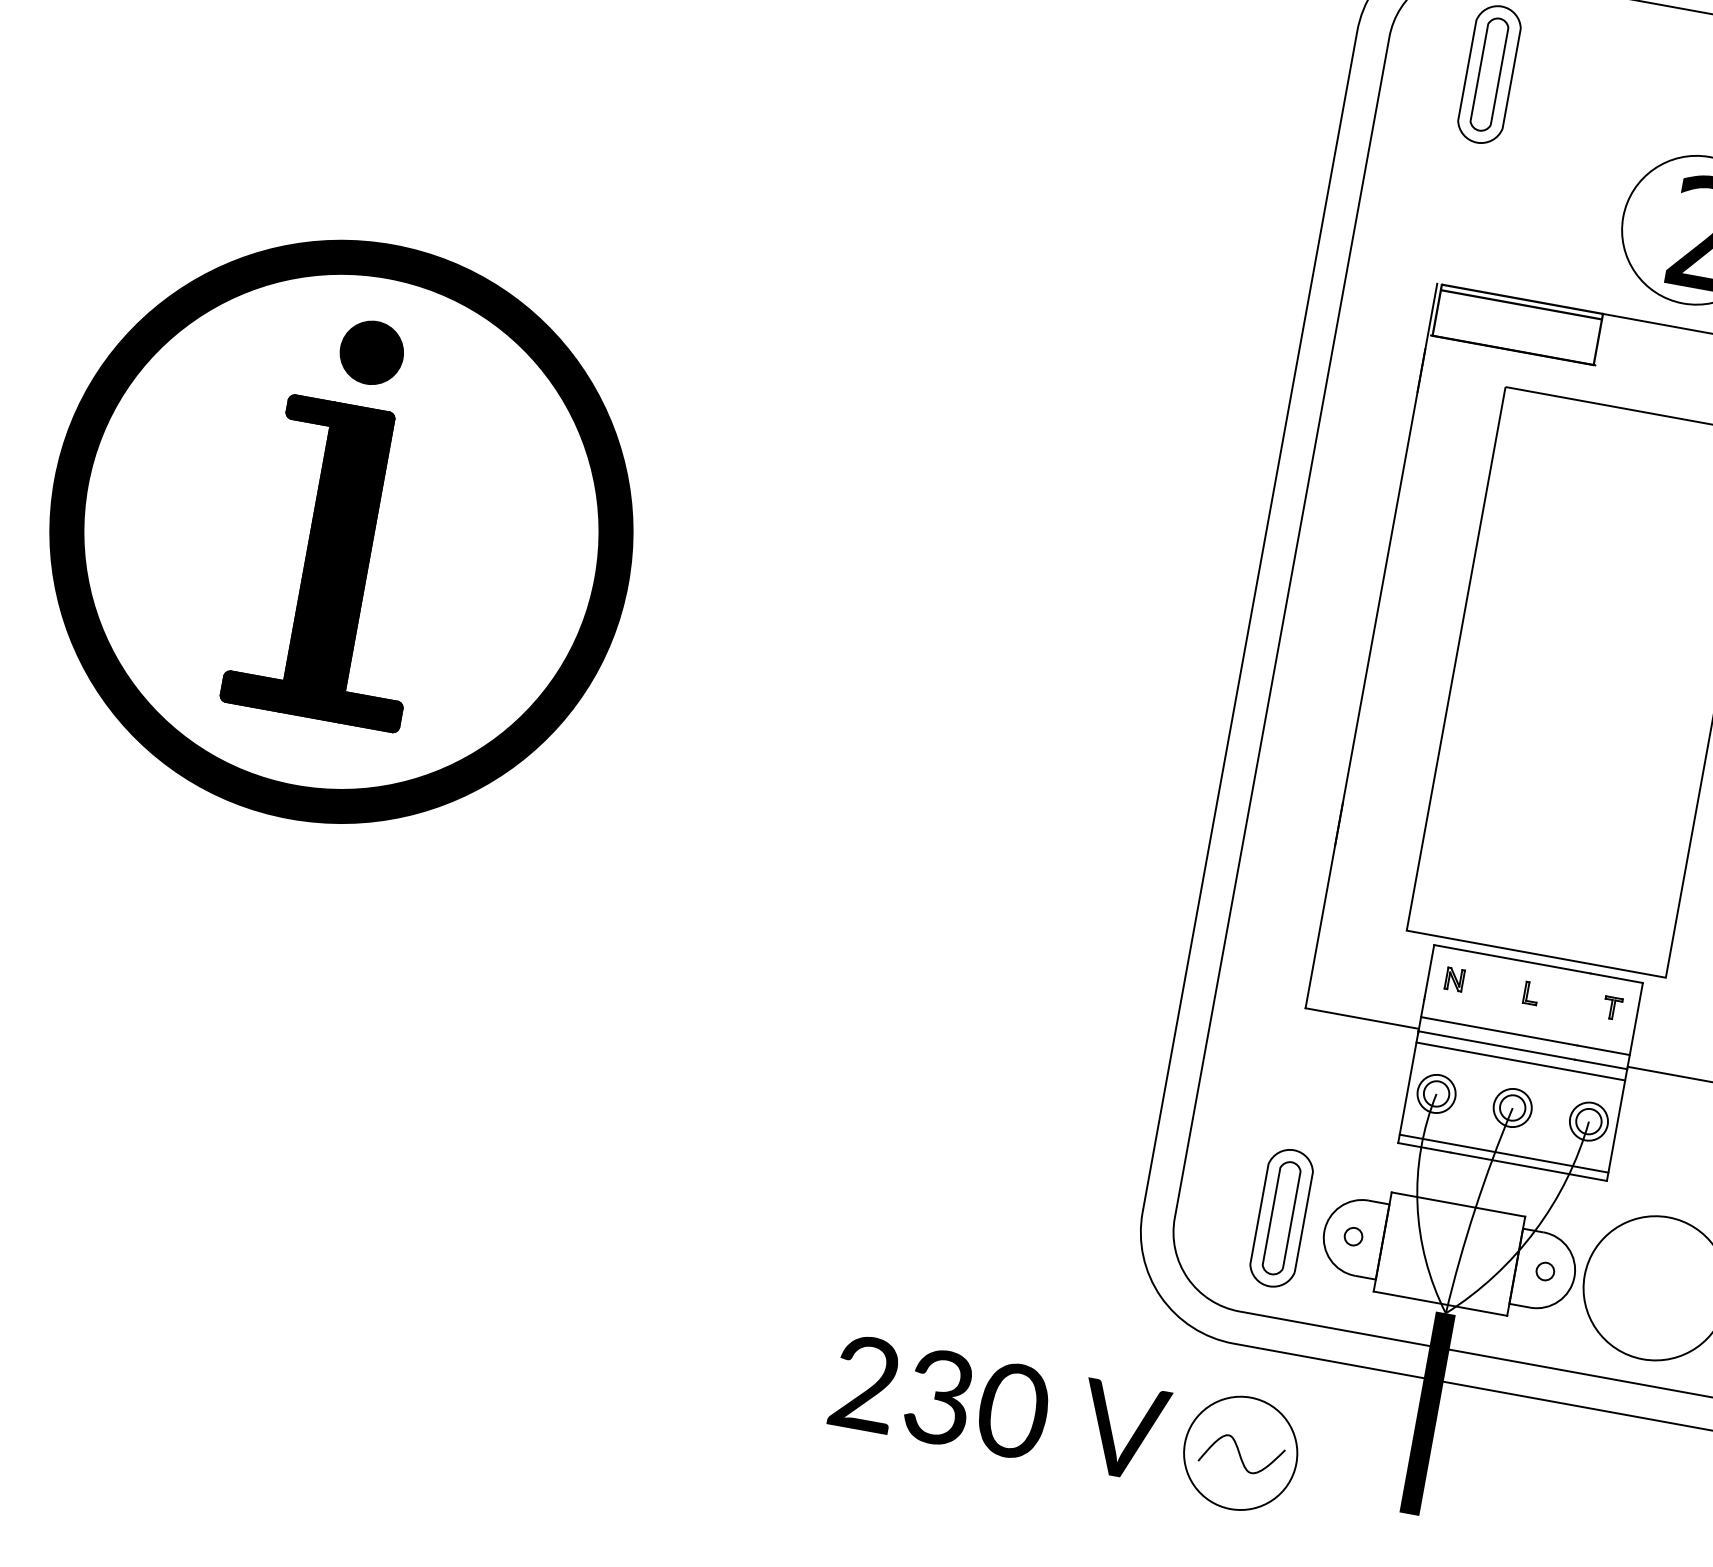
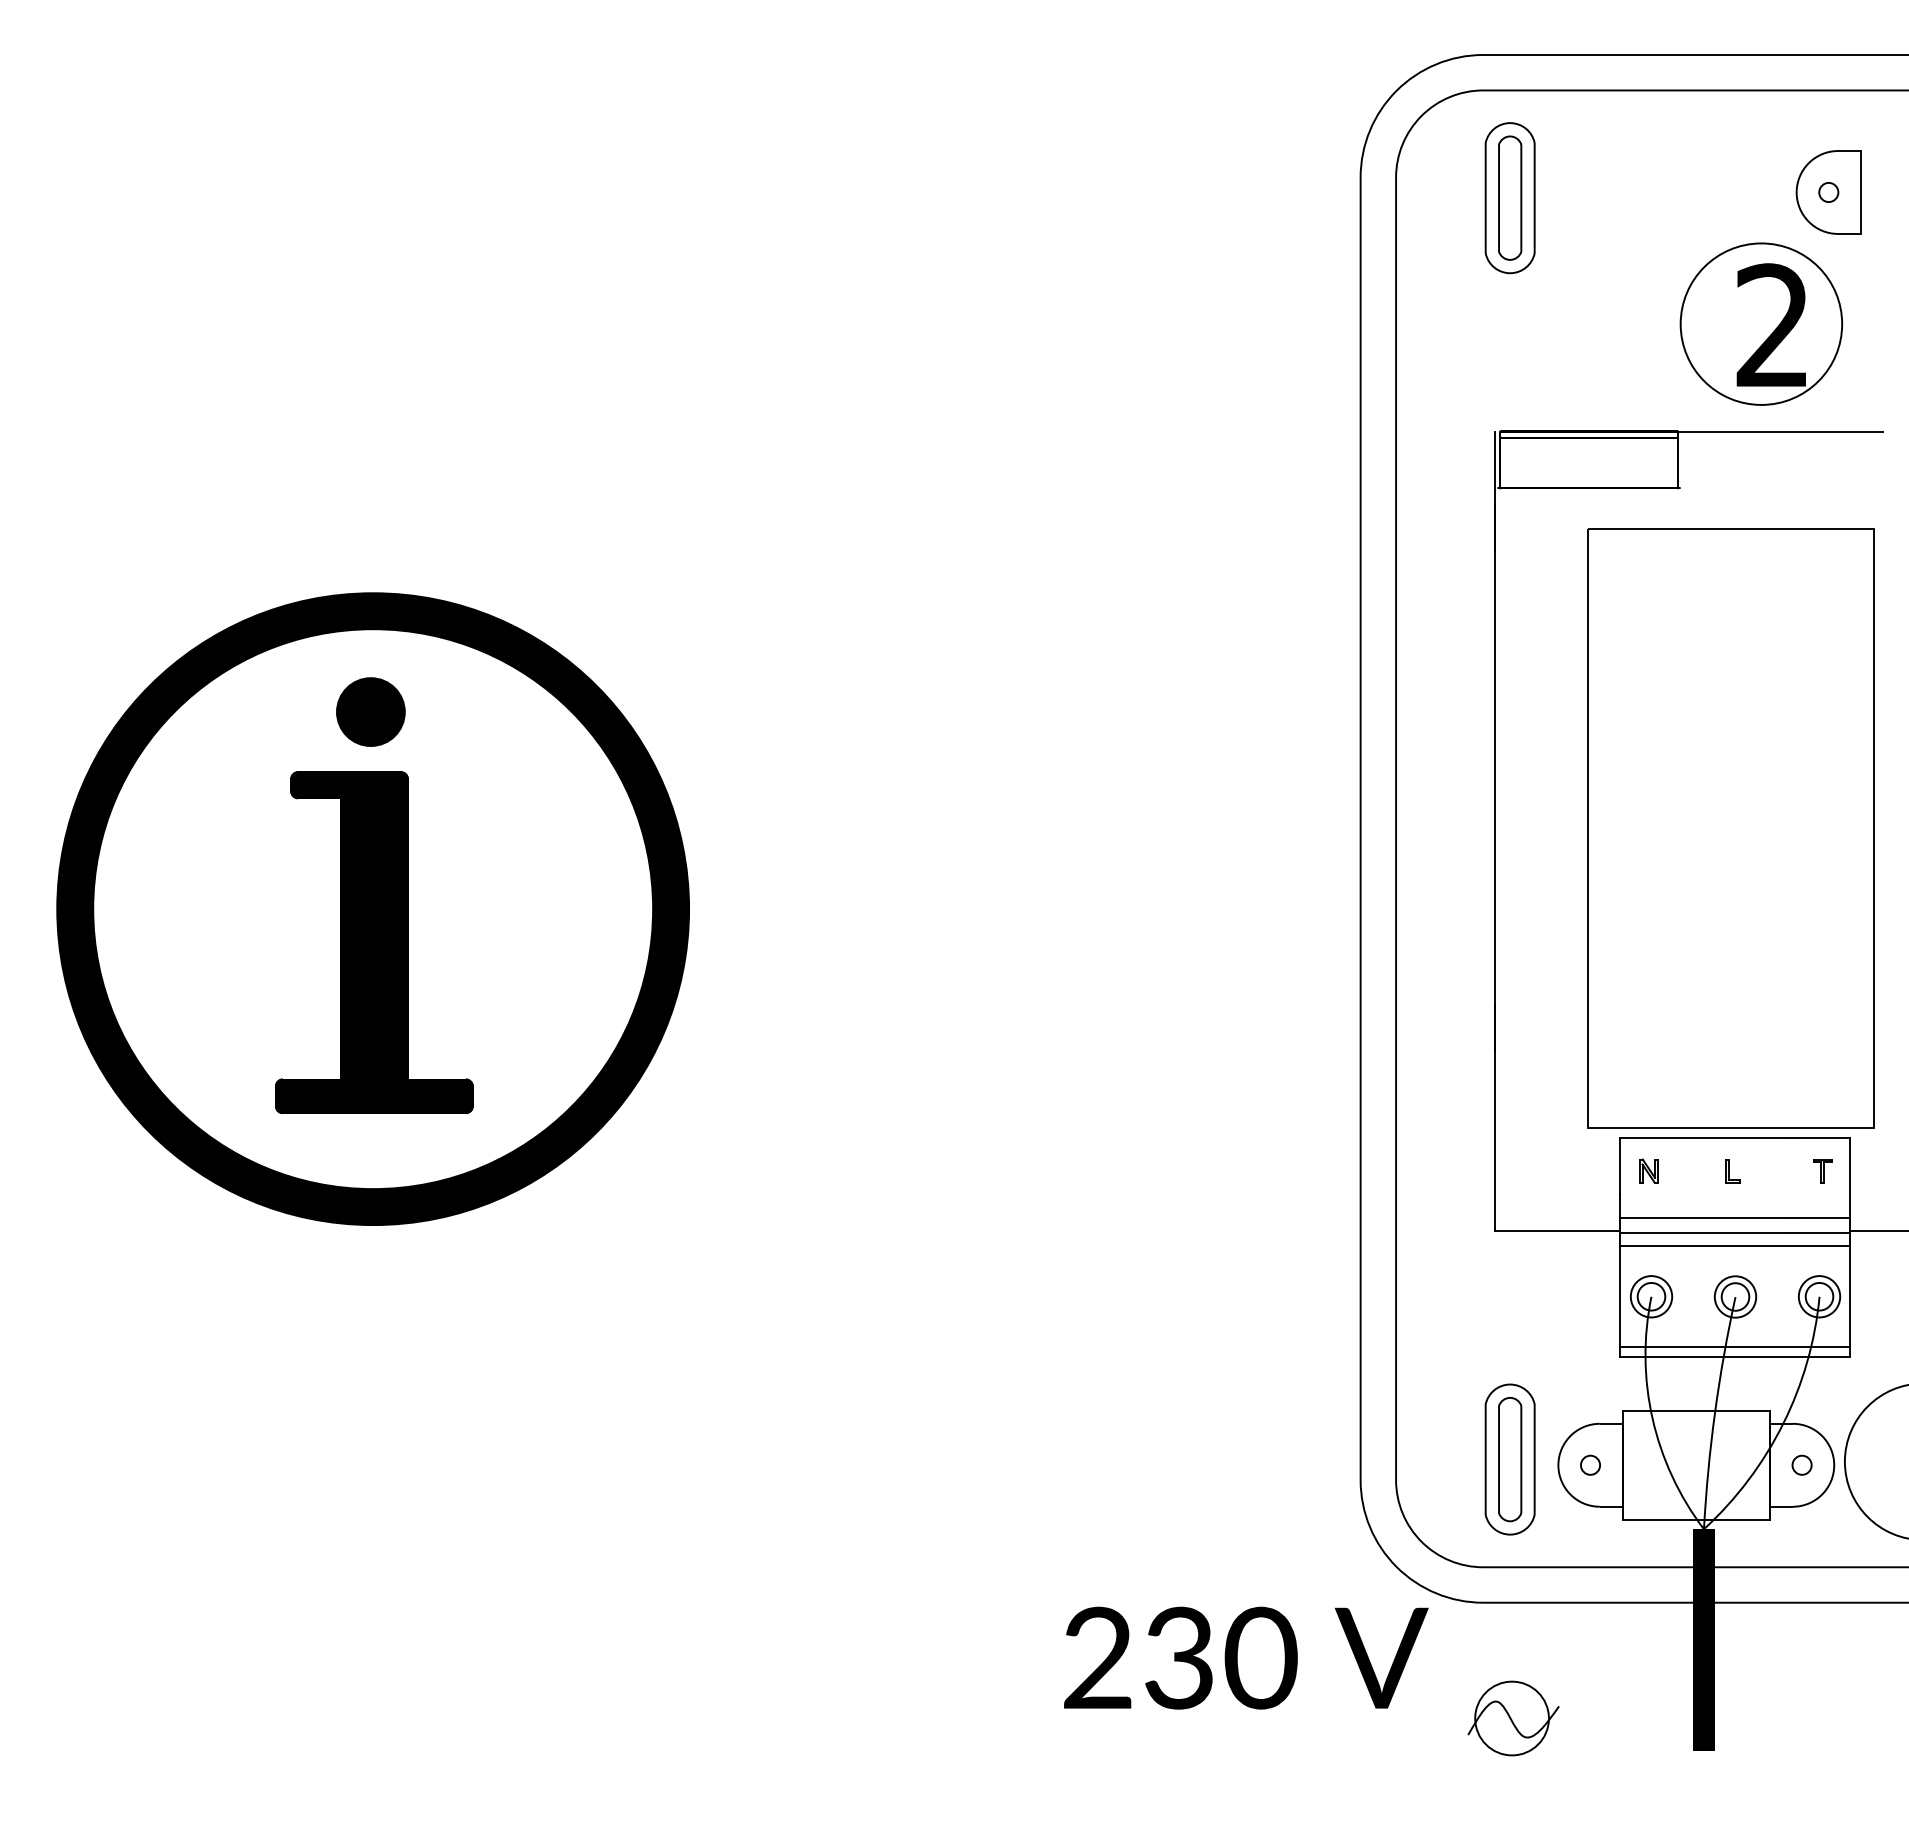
text: (1000, 1407) -> (1246, 1657), moved
circle: (1240, 1453) -> (1511, 1718), size x0.6

